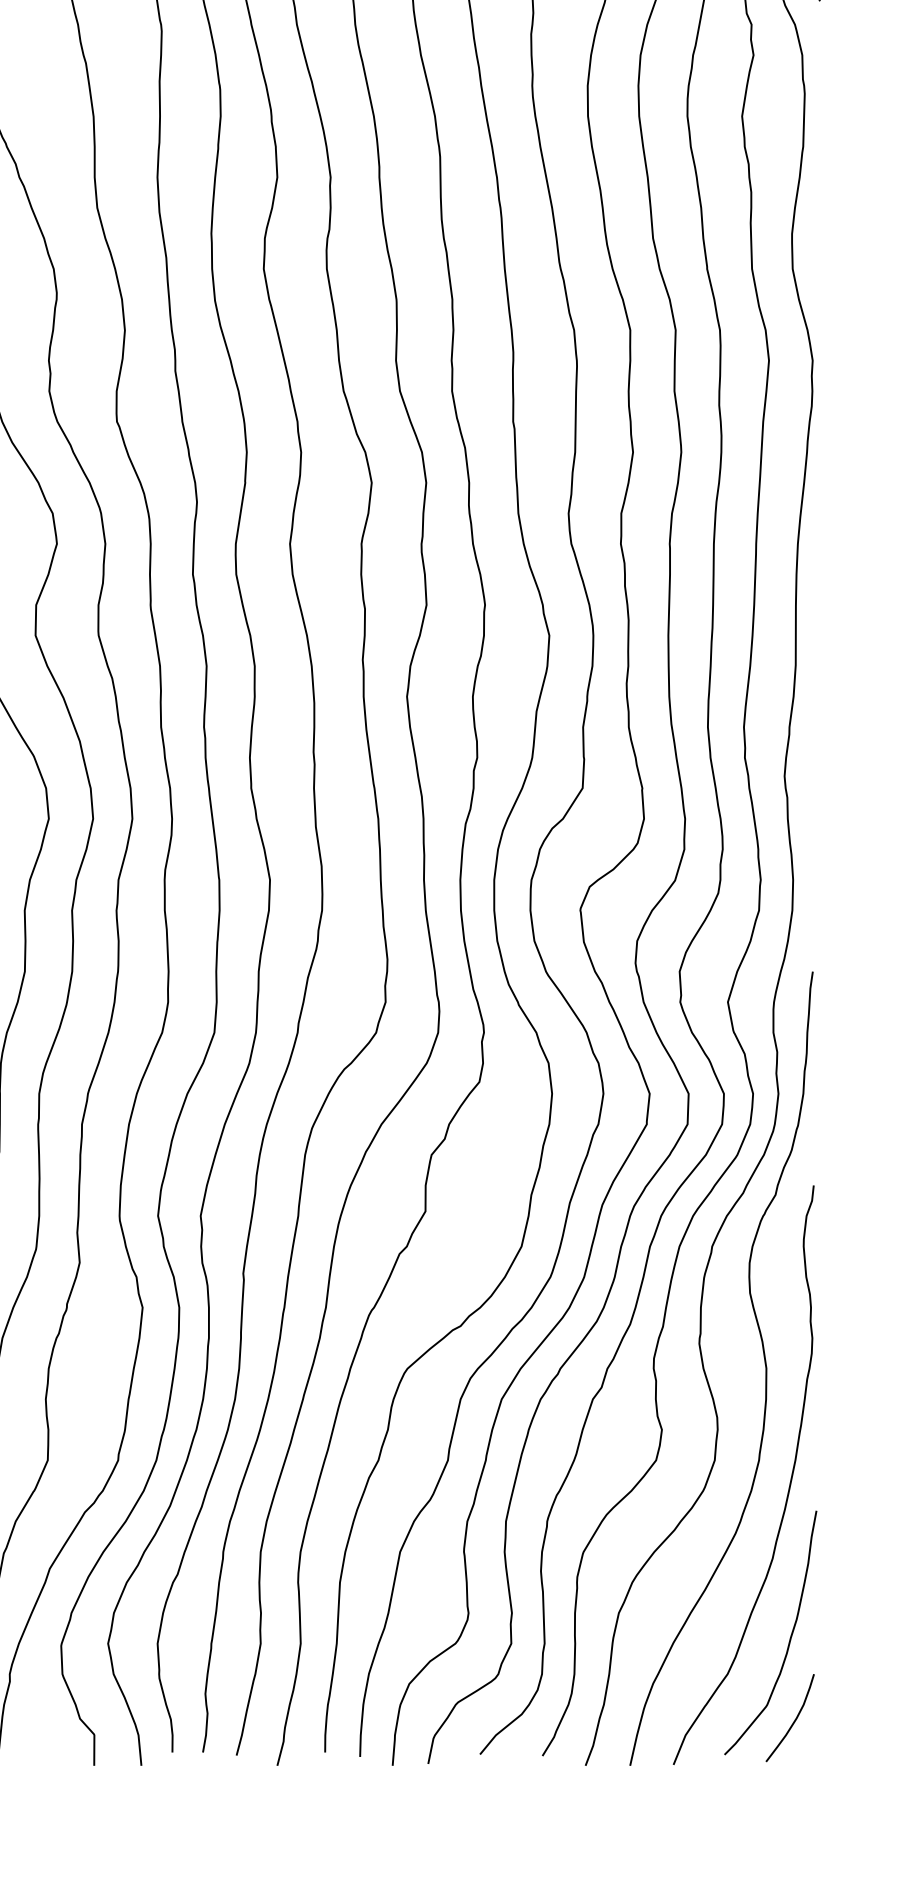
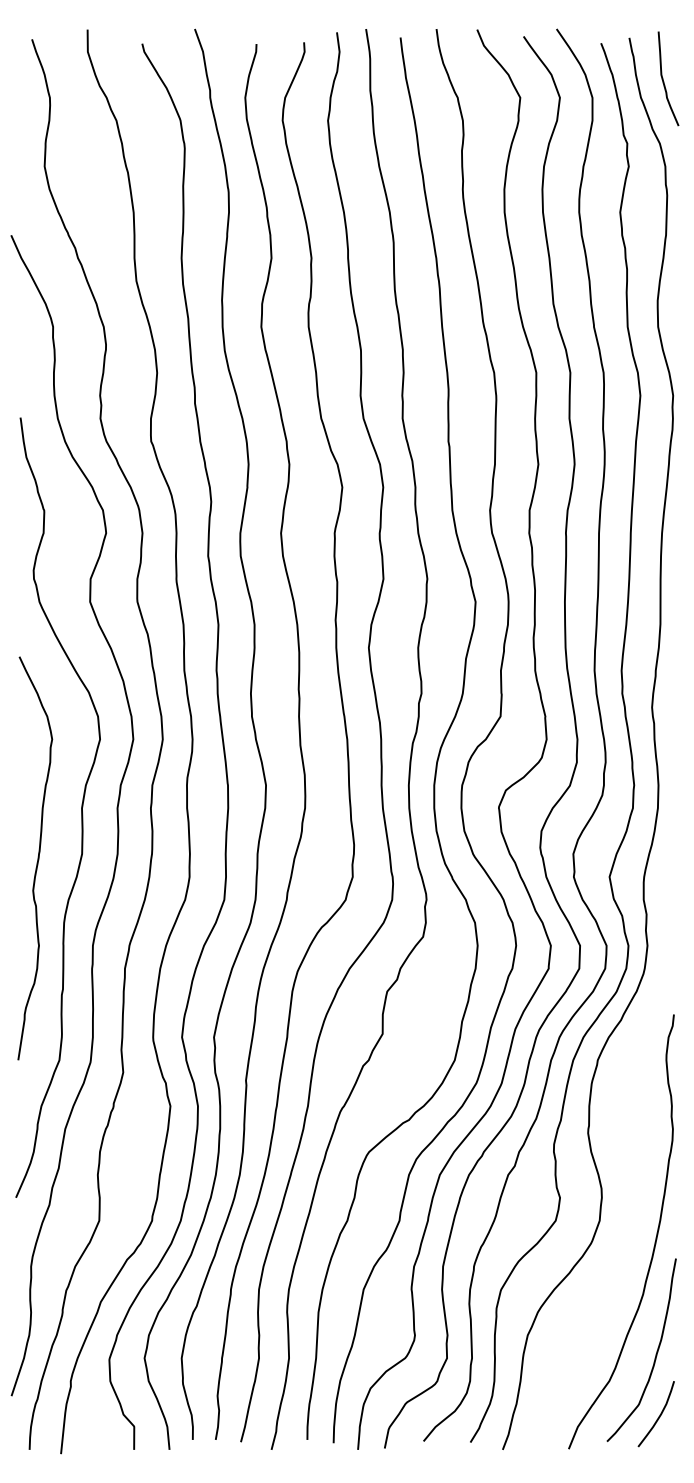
curve: (763, 1362) -> (636, 1147), removed

